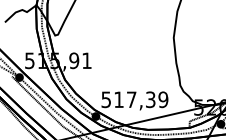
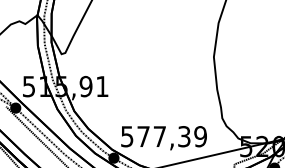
text: (118, 99) -> (142, 136), 517,39 -> 577,39

